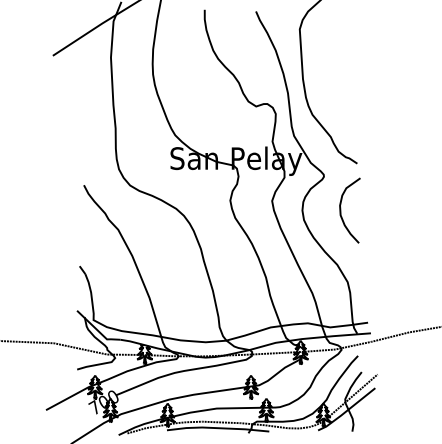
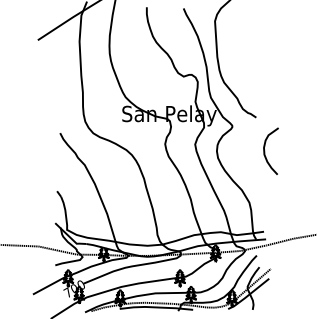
curve: (341, 210) -> (265, 151), moved

